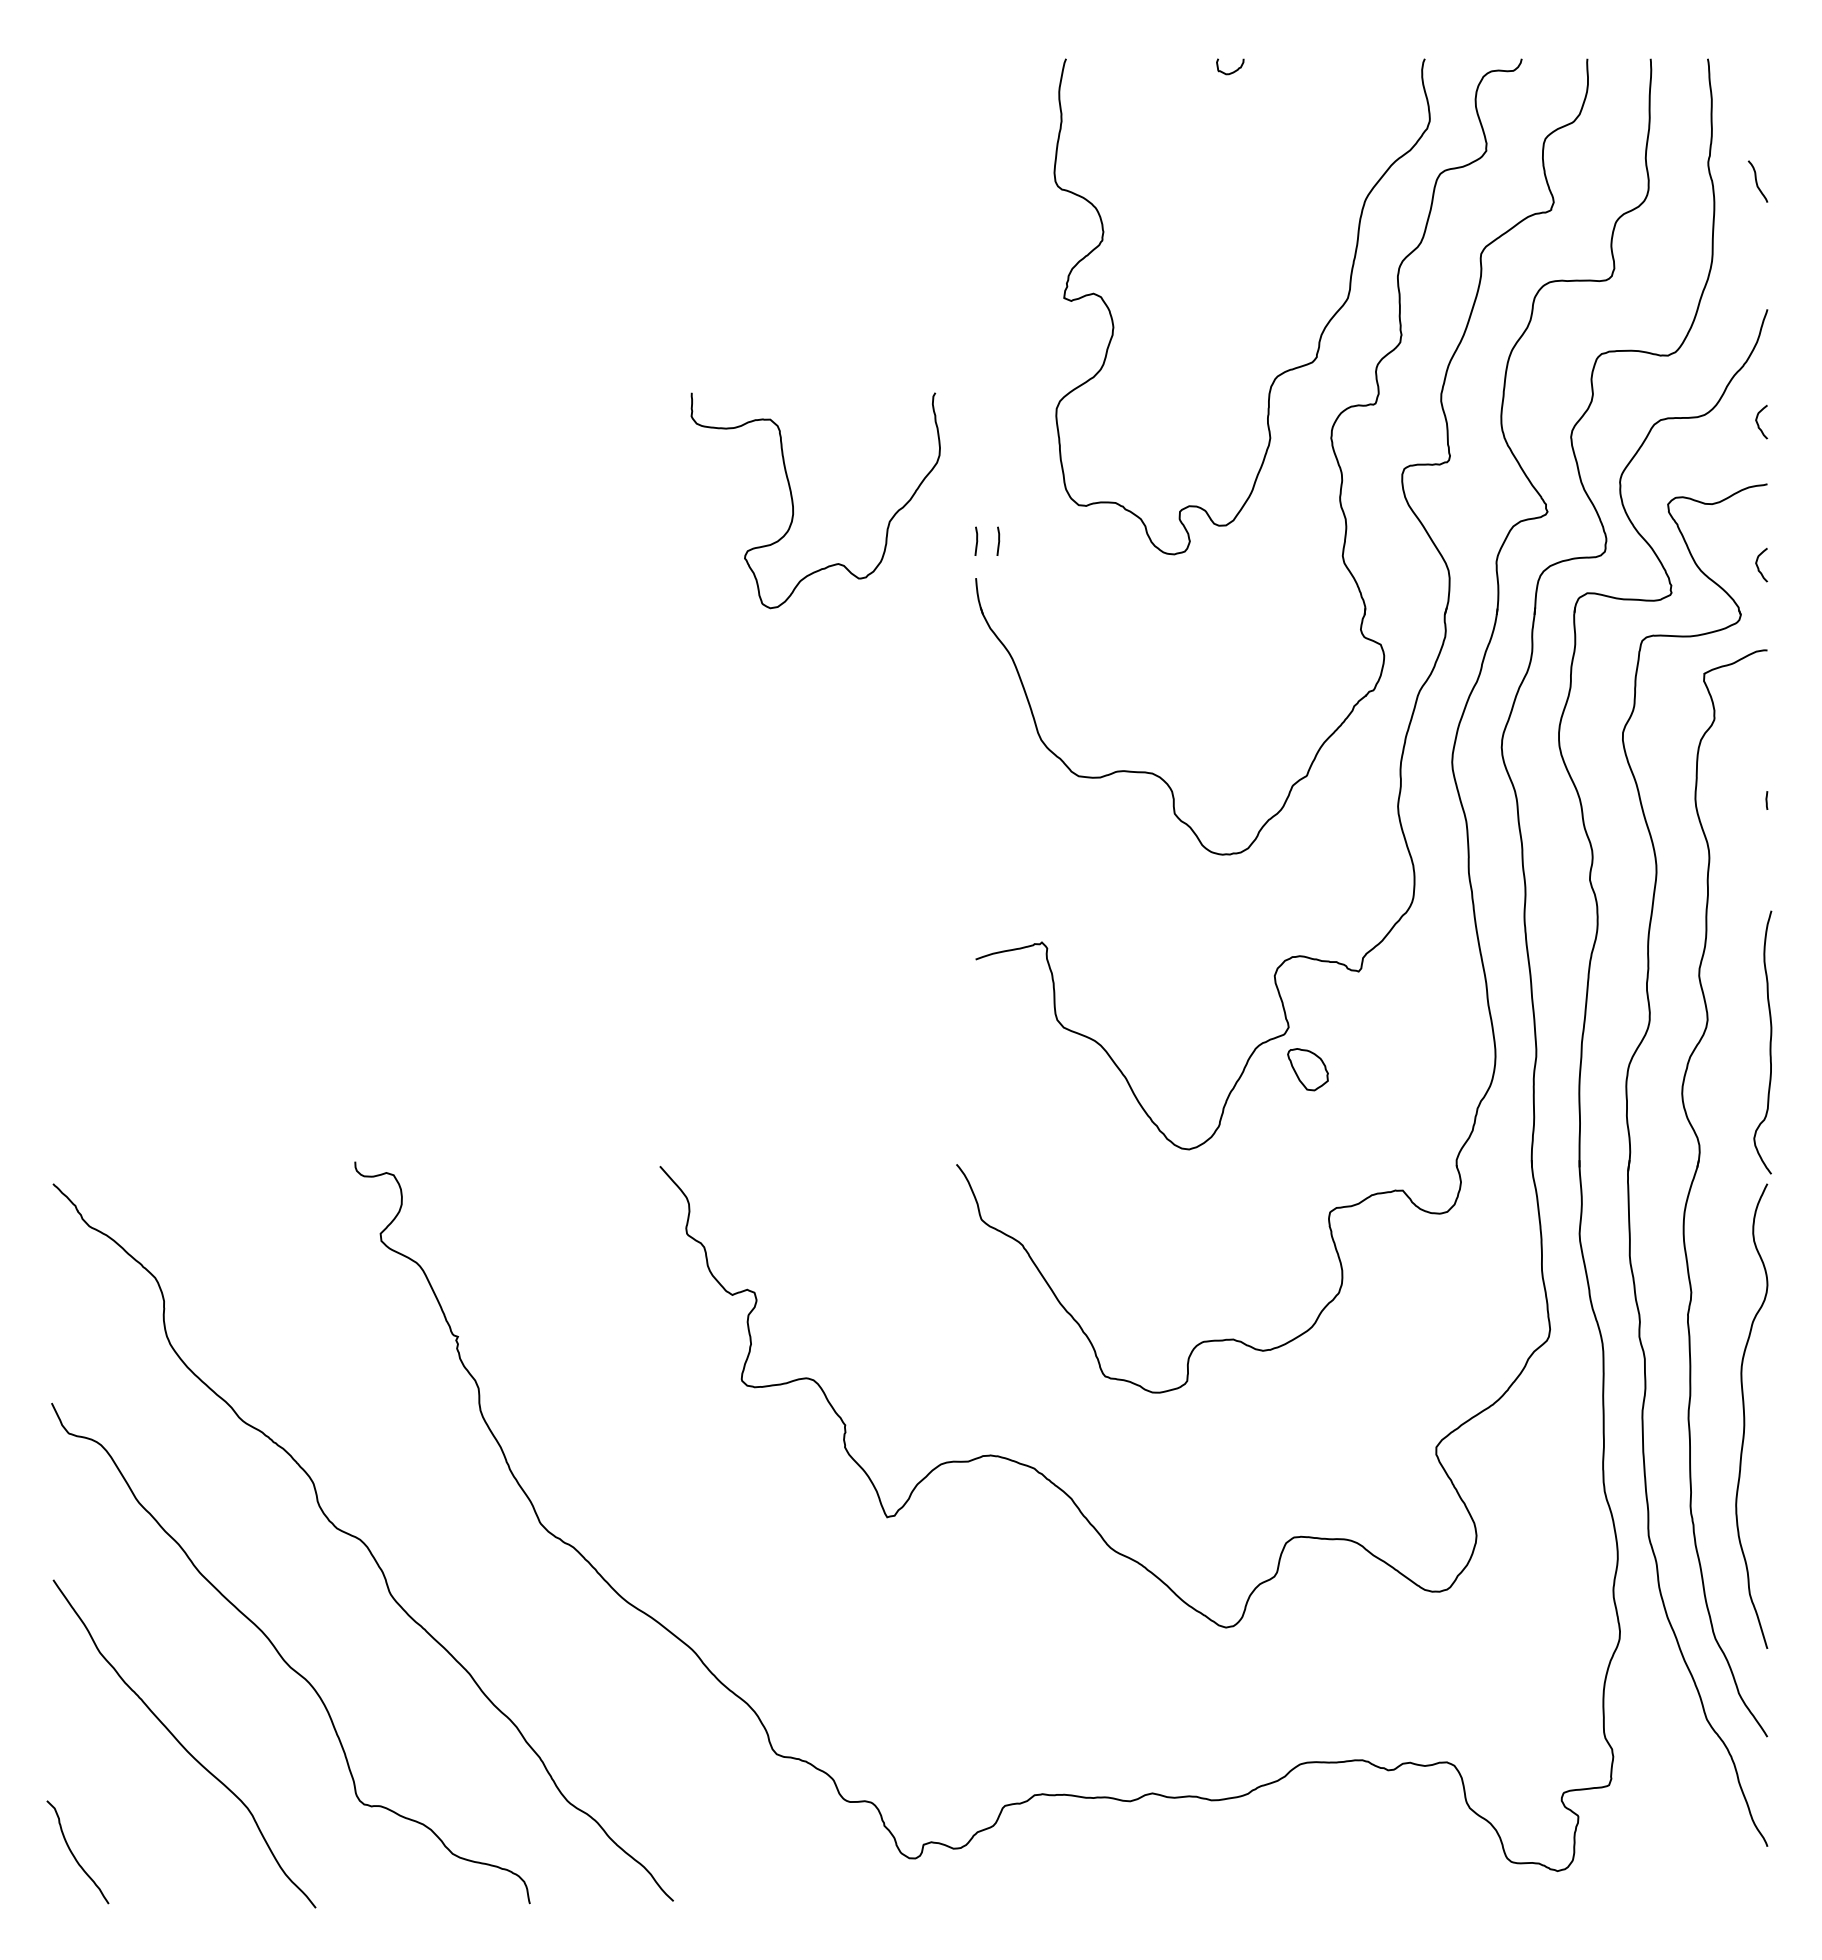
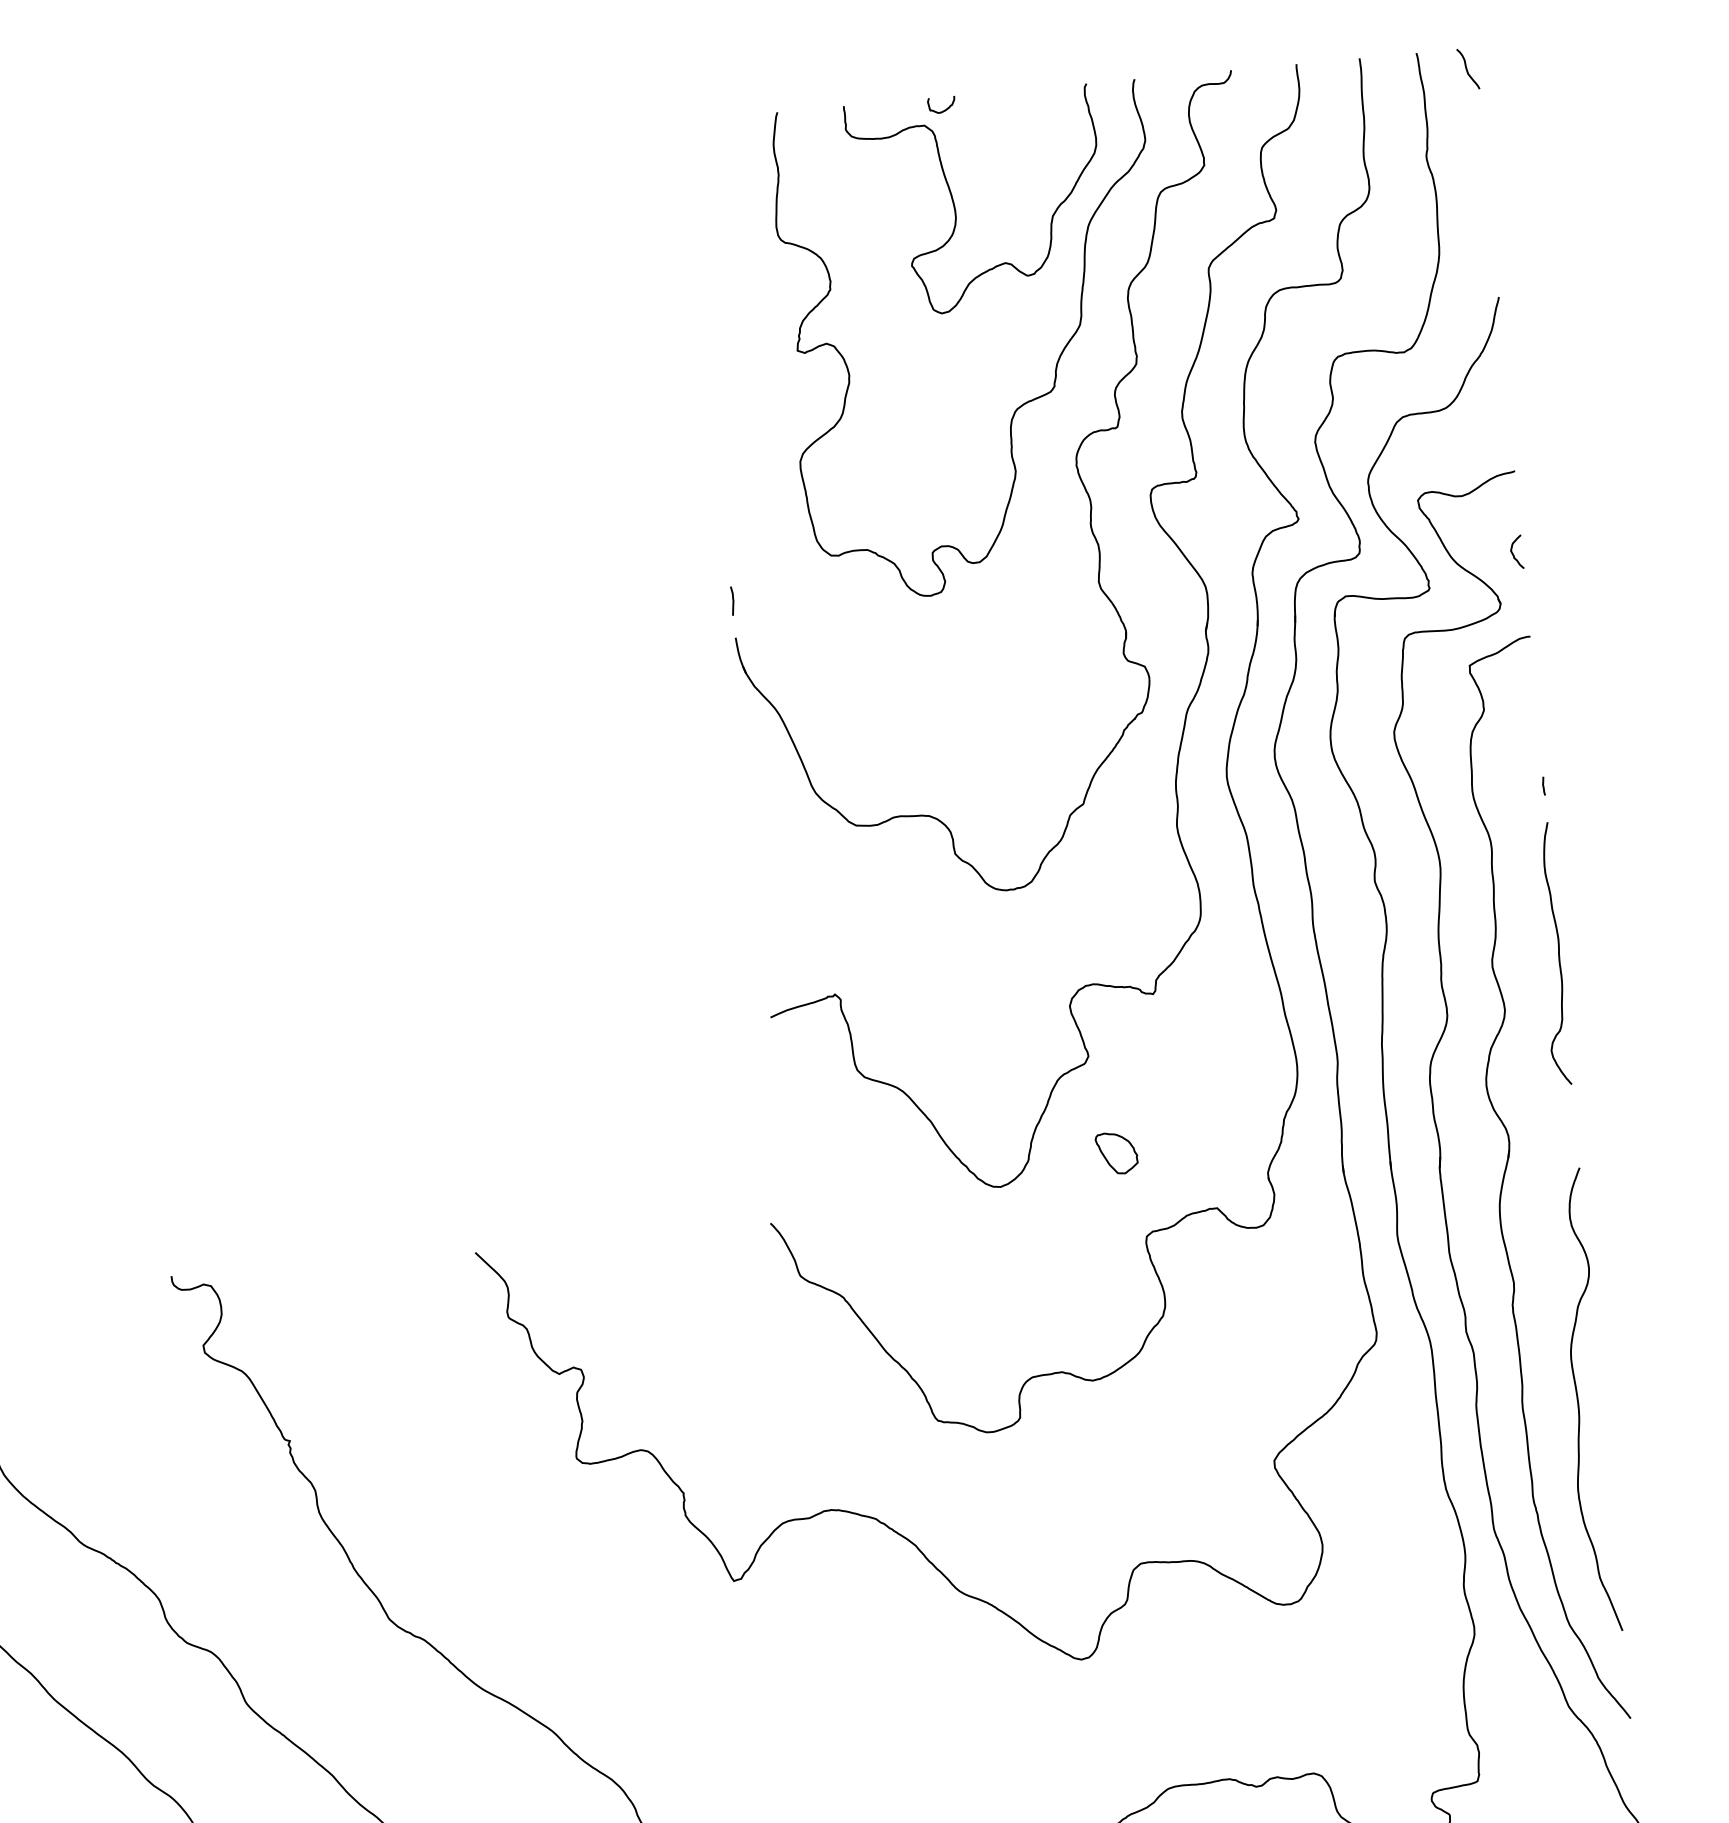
curve: (1757, 181) -> (1467, 69), moved
curve: (1758, 423) -> (1500, 411), removed
curve: (793, 500) -> (955, 204), moved
curve: (998, 540) -> (754, 598), removed
curve: (1769, 1042) -> (1557, 953), moved
part: (1307, 1069) -> (1116, 1153), moved

